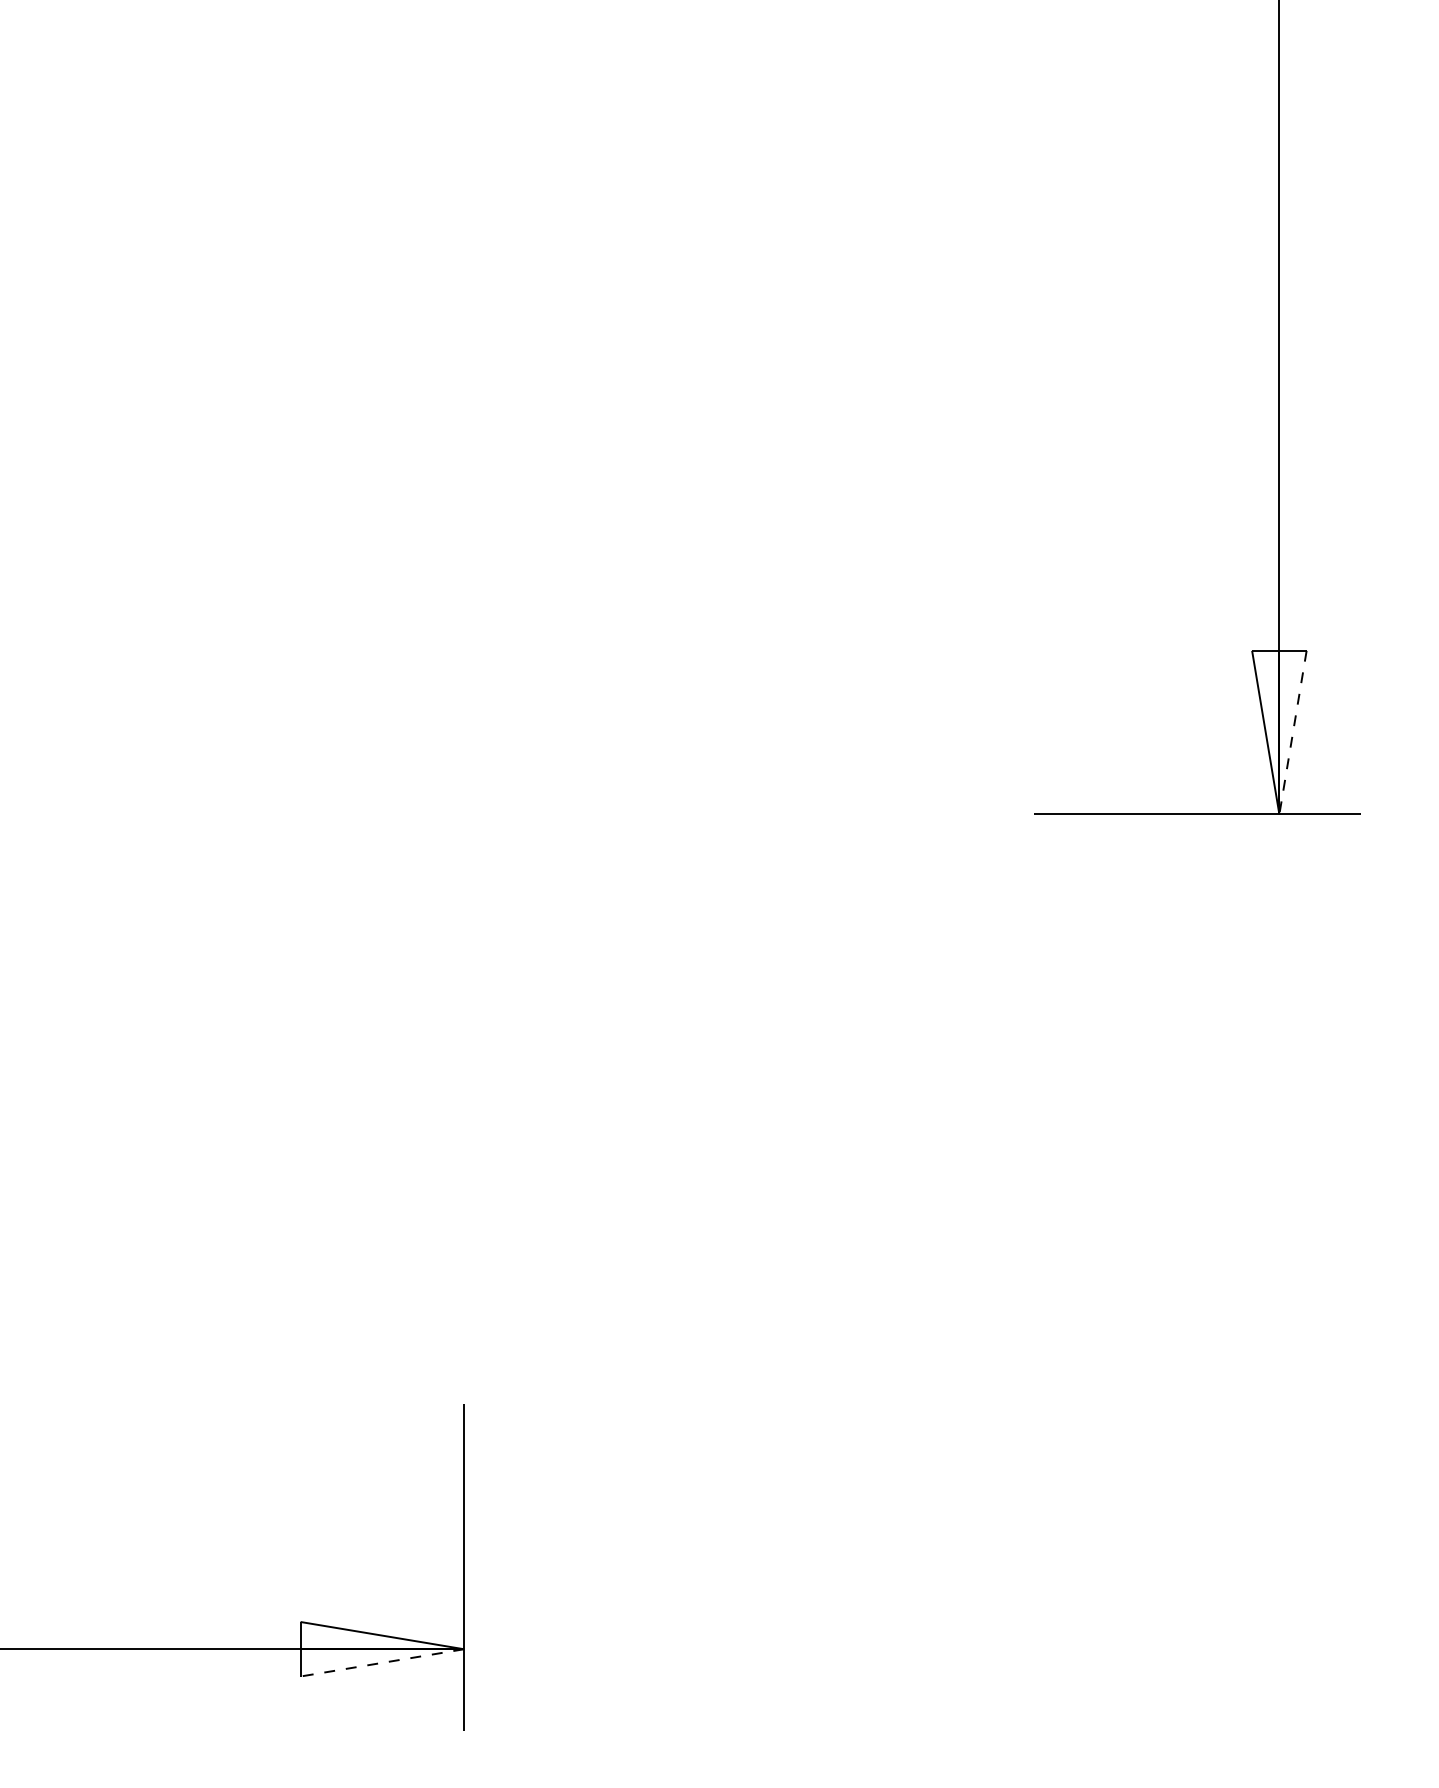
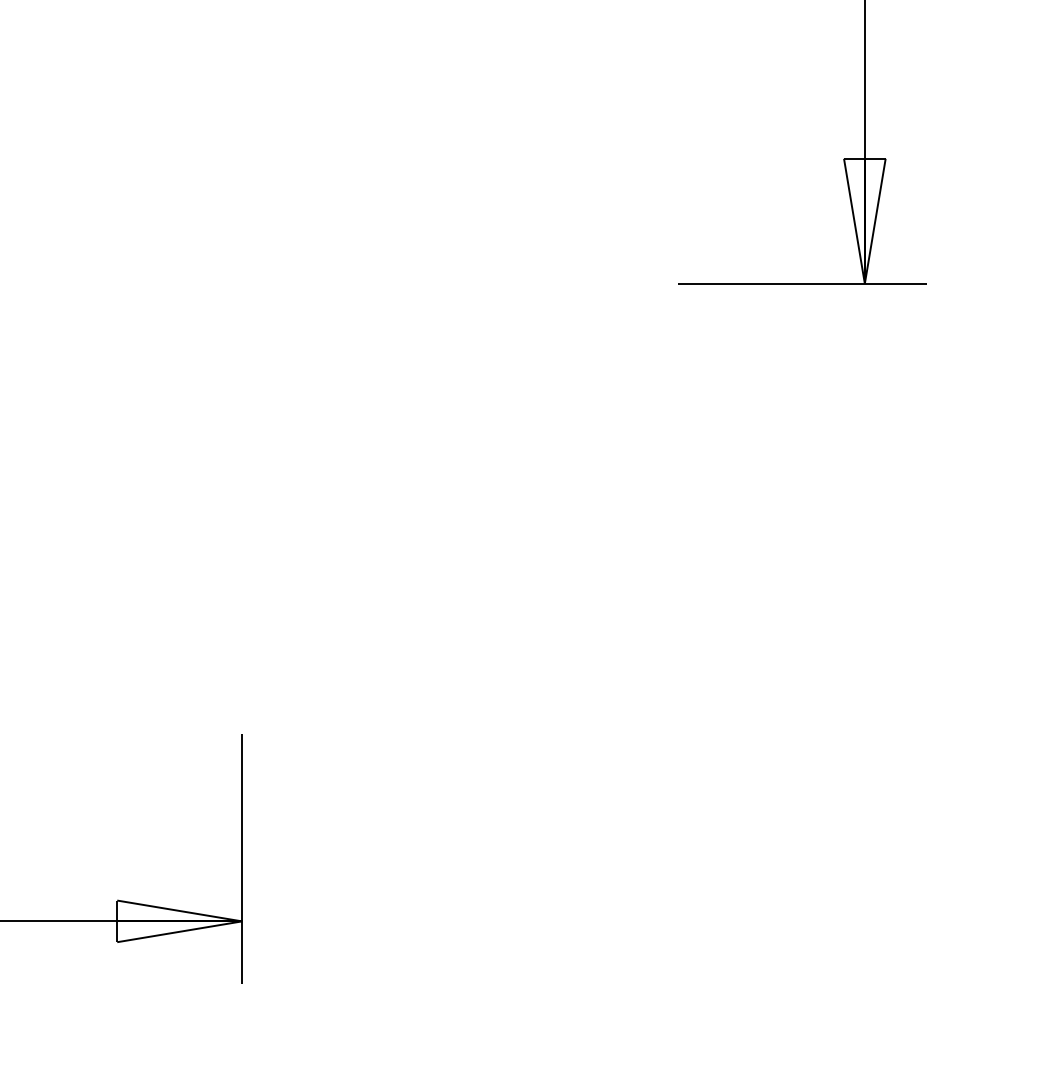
line: (1293, 732) -> (875, 221), dashed -> solid
line: (382, 1662) -> (179, 931), dashed -> solid

